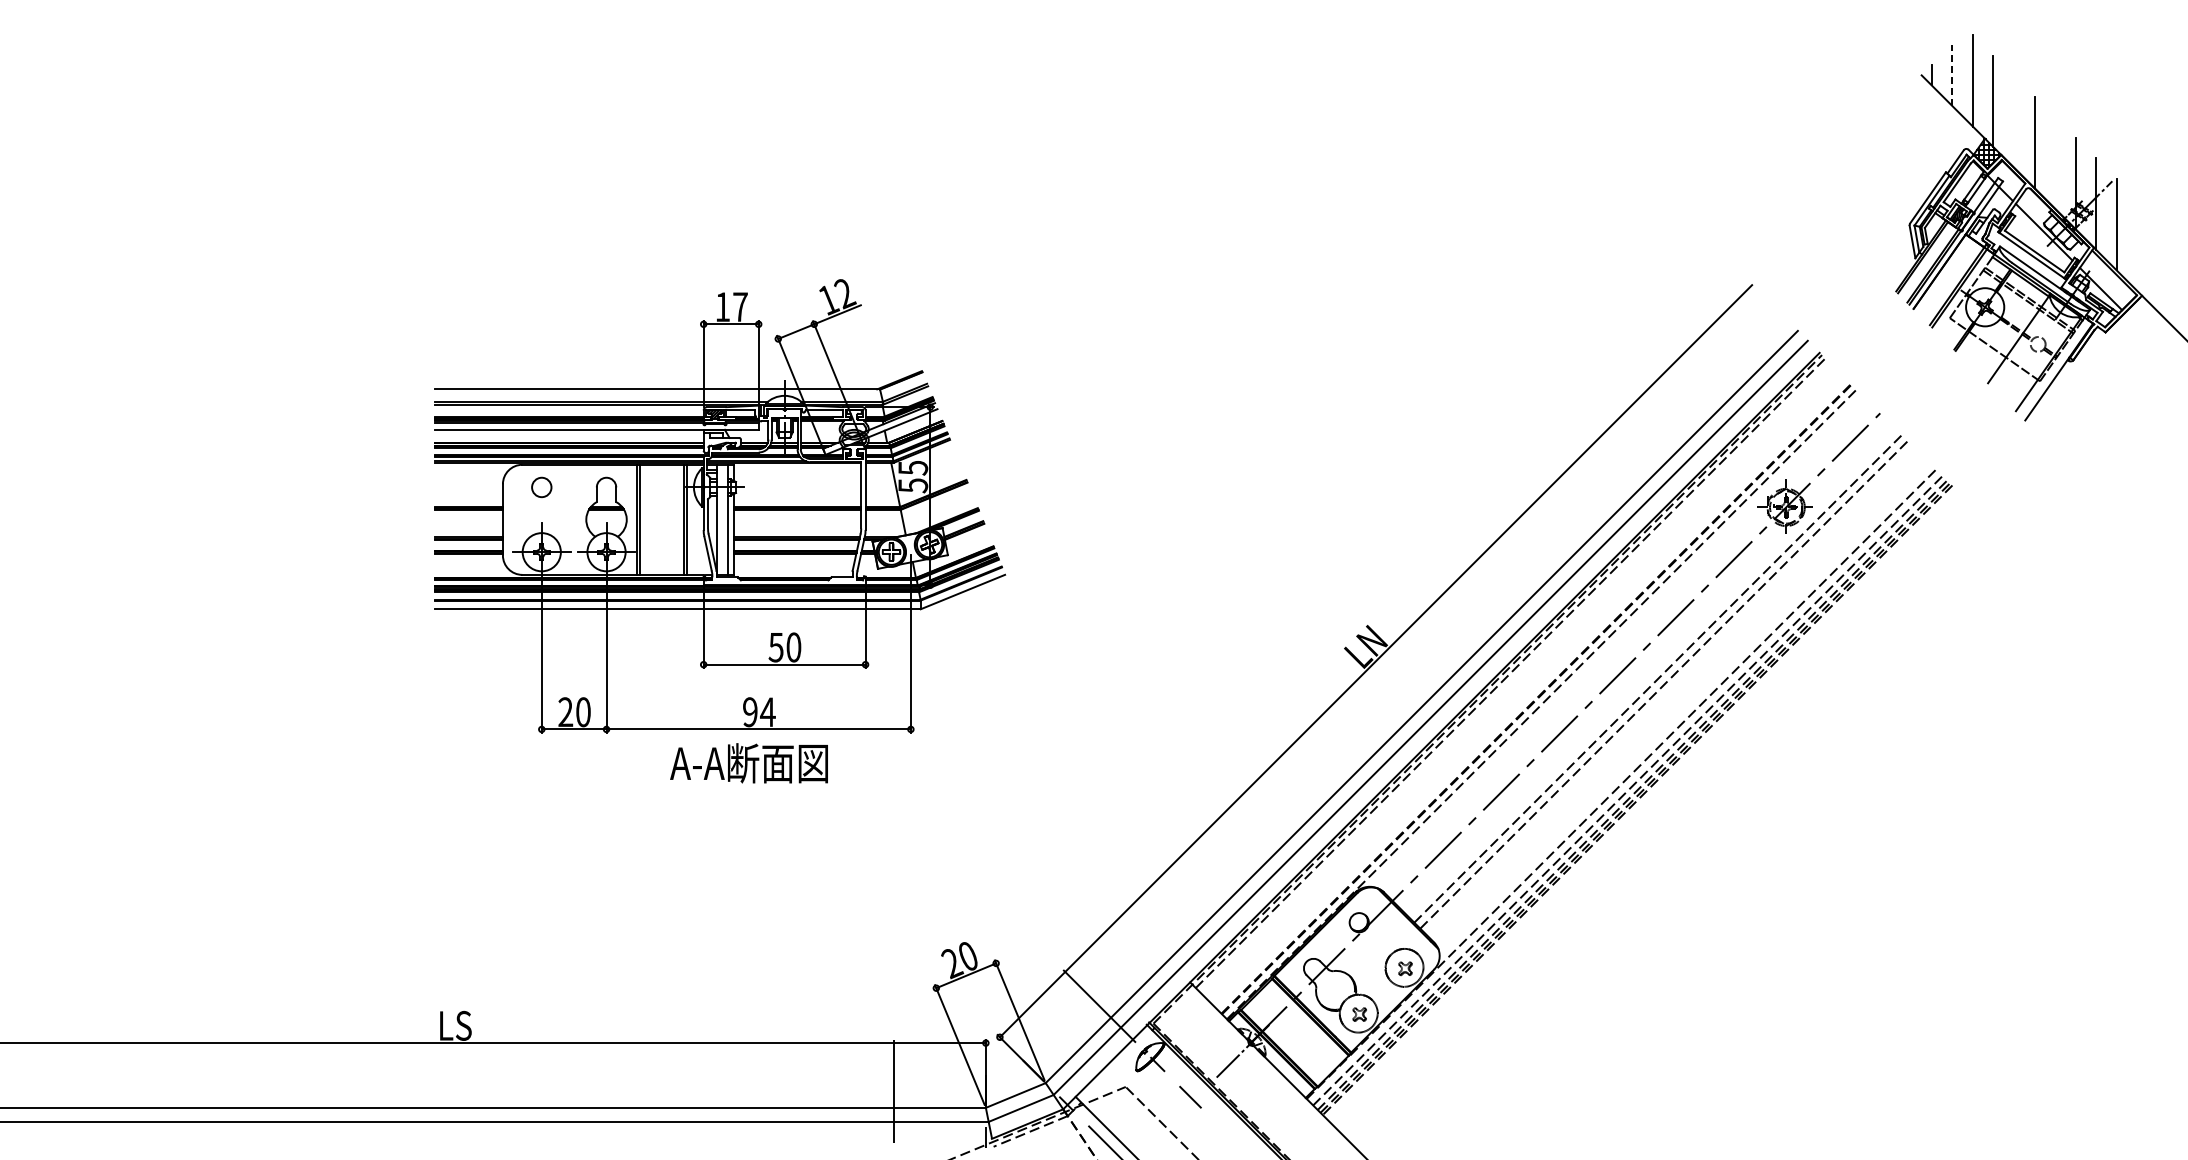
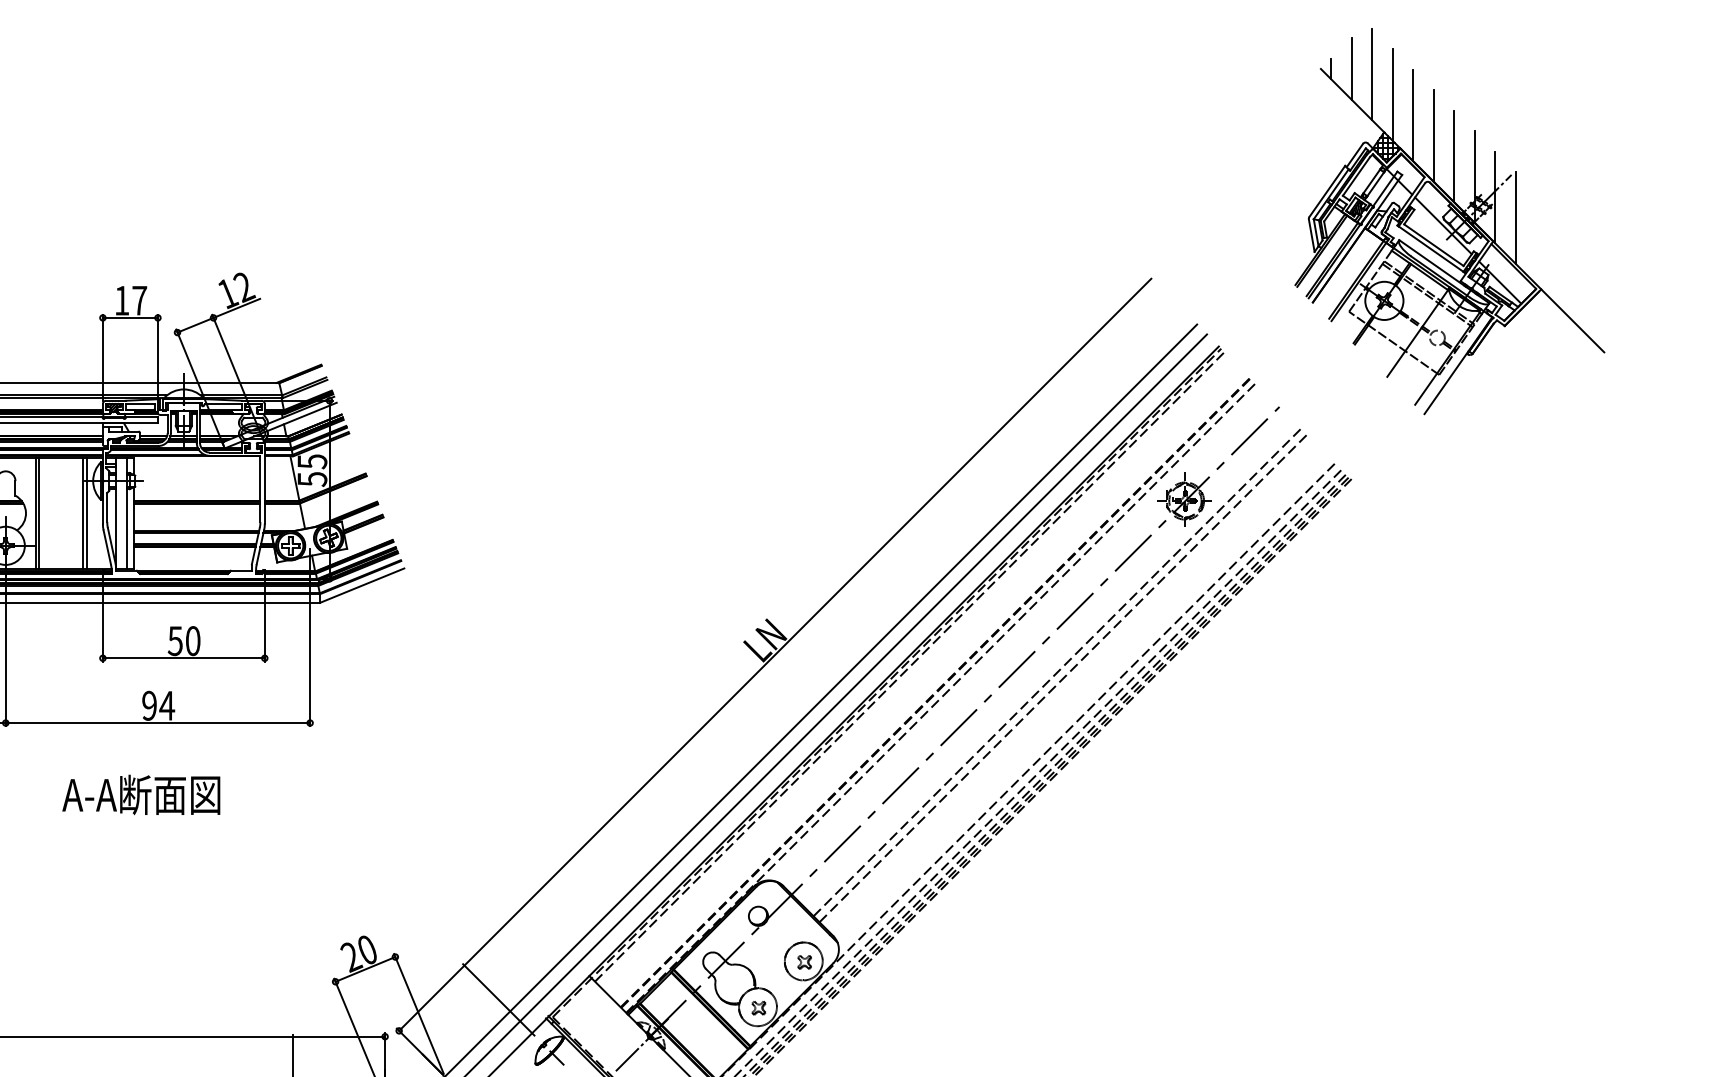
line: (1952, 75) -> (1351, 69), dashed -> solid
line: (2013, 121) -> (1412, 115), added
line: (2055, 162) -> (1454, 156), added
text: (748, 763) -> (140, 795), moved

